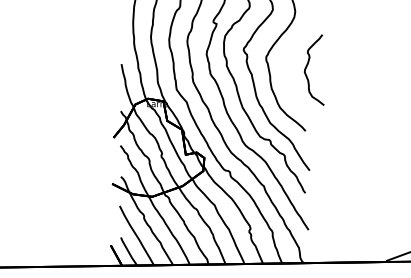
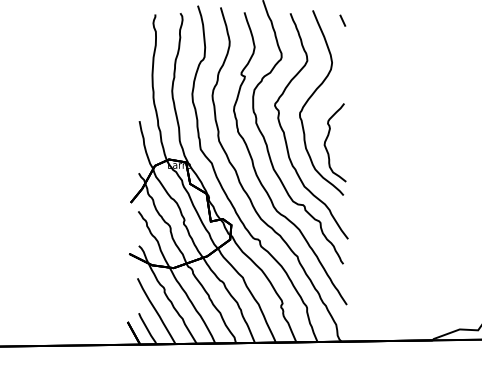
curve: (307, 67) -> (327, 139), moved

